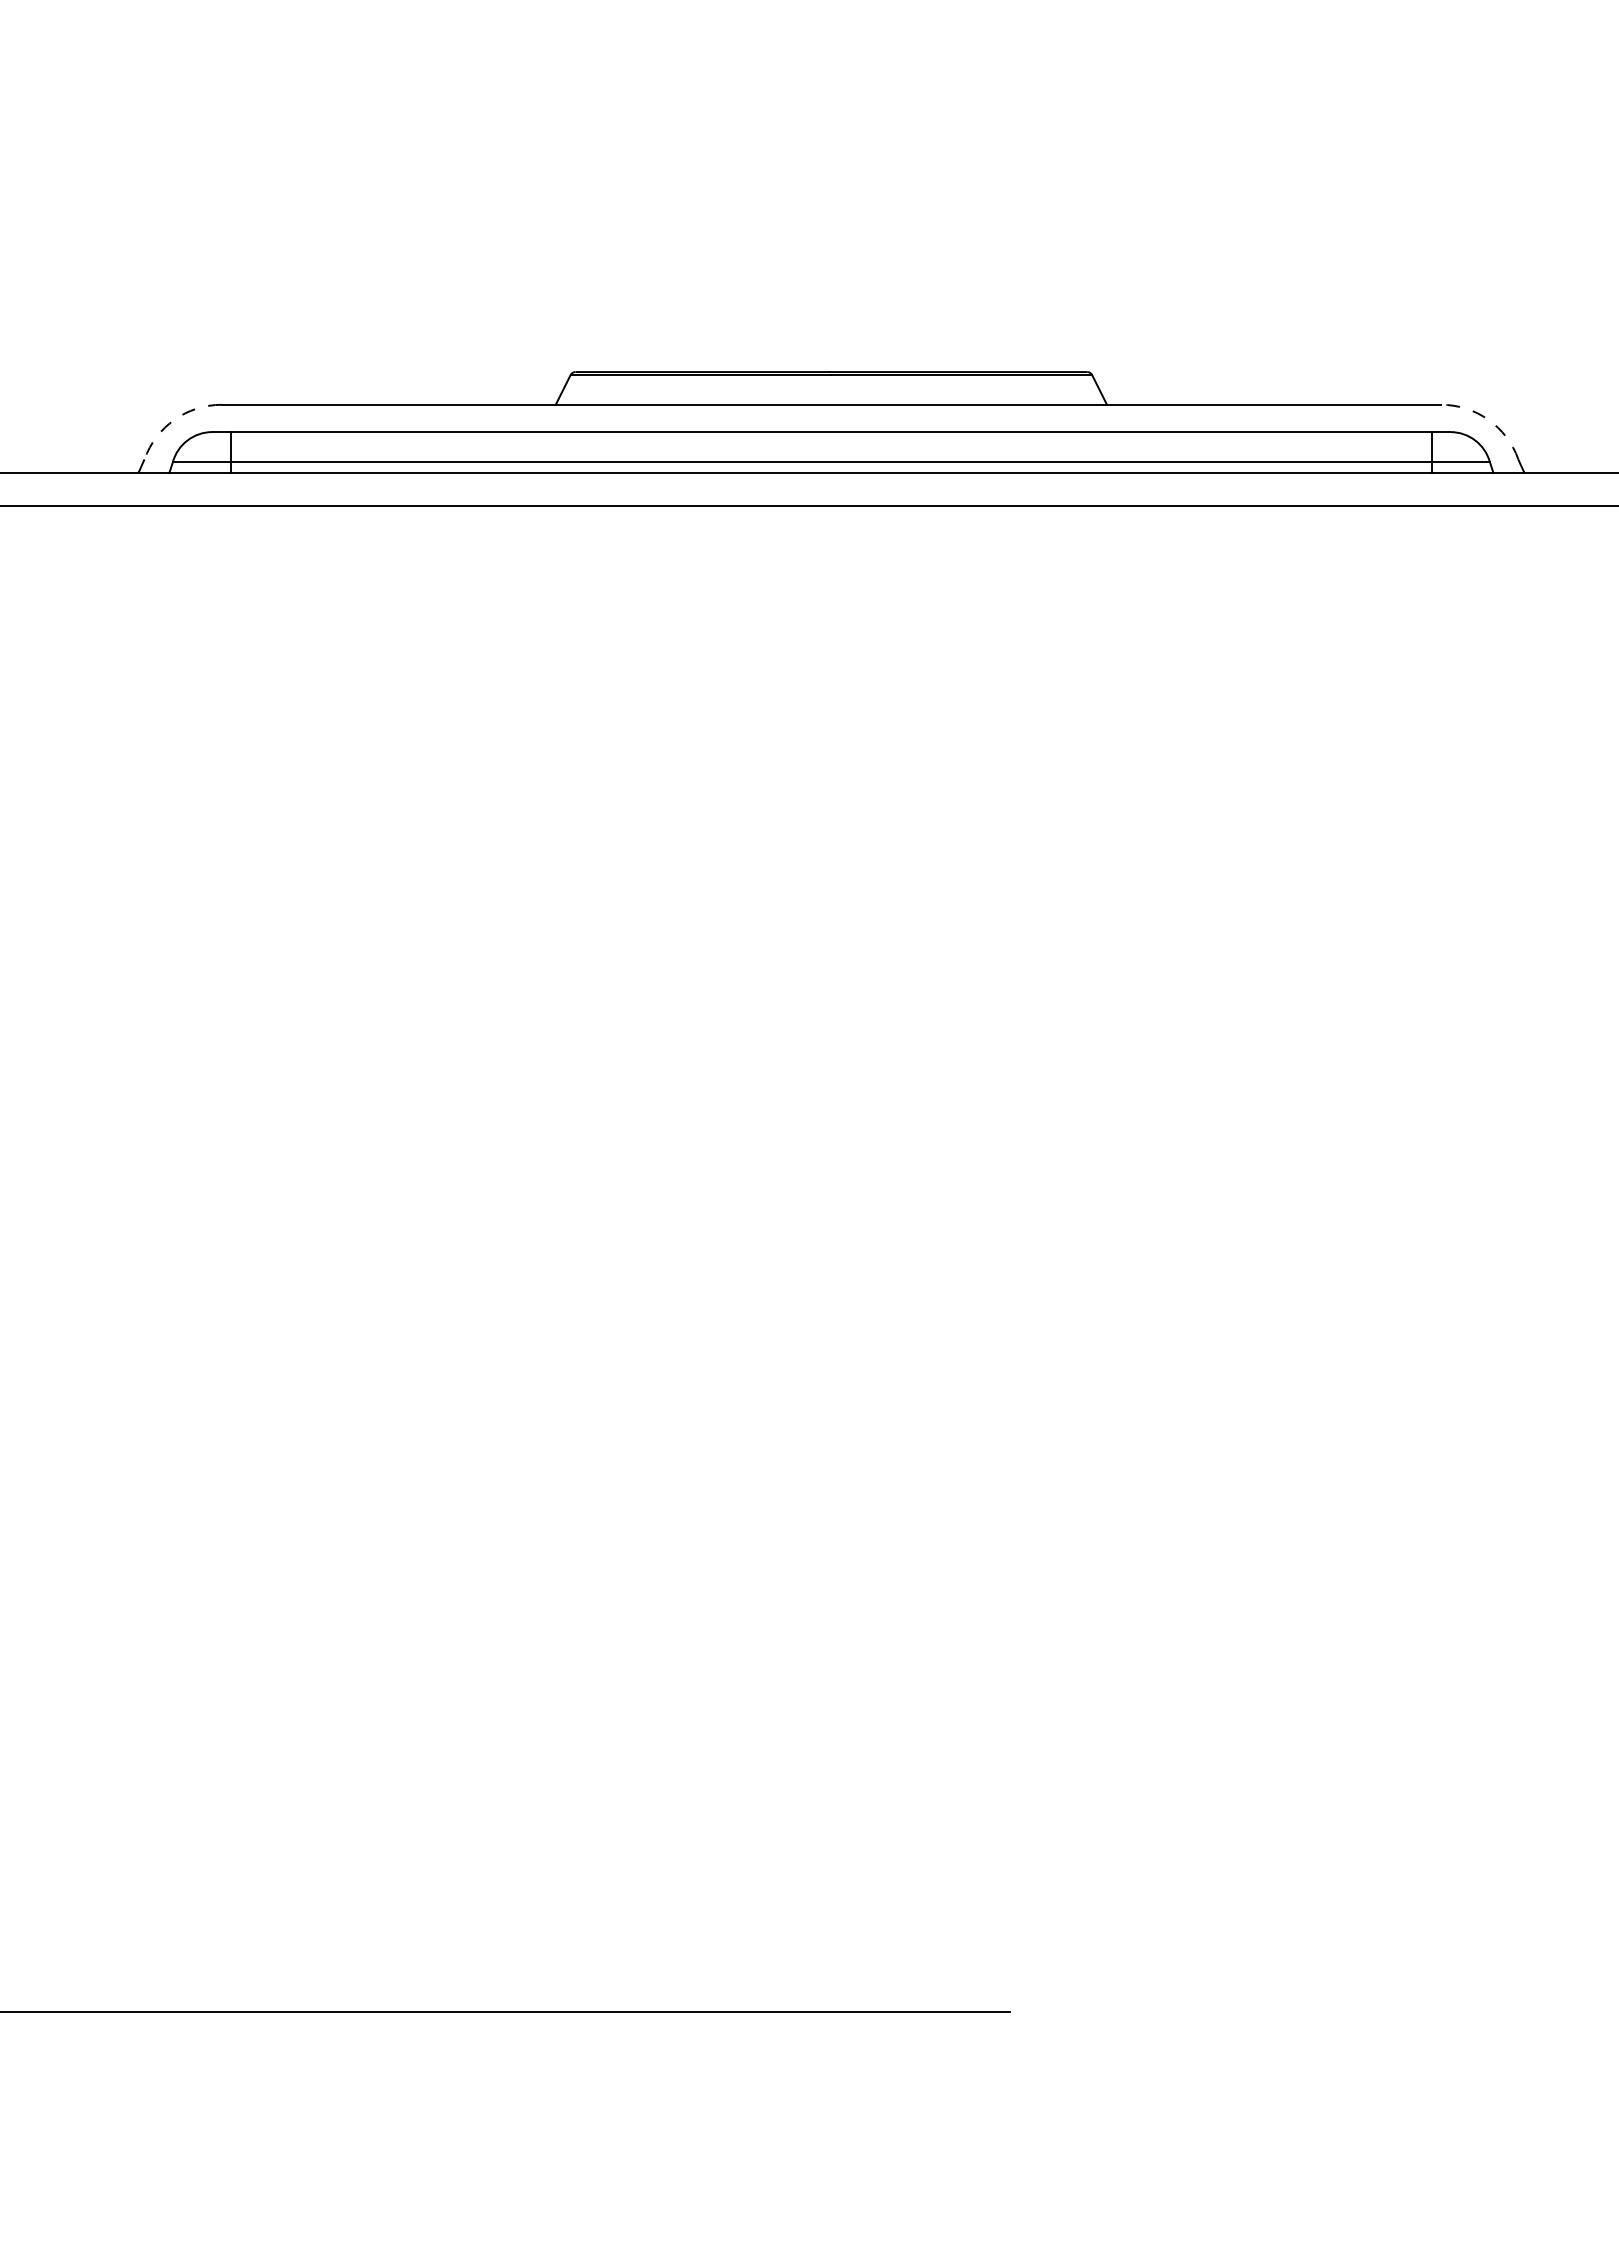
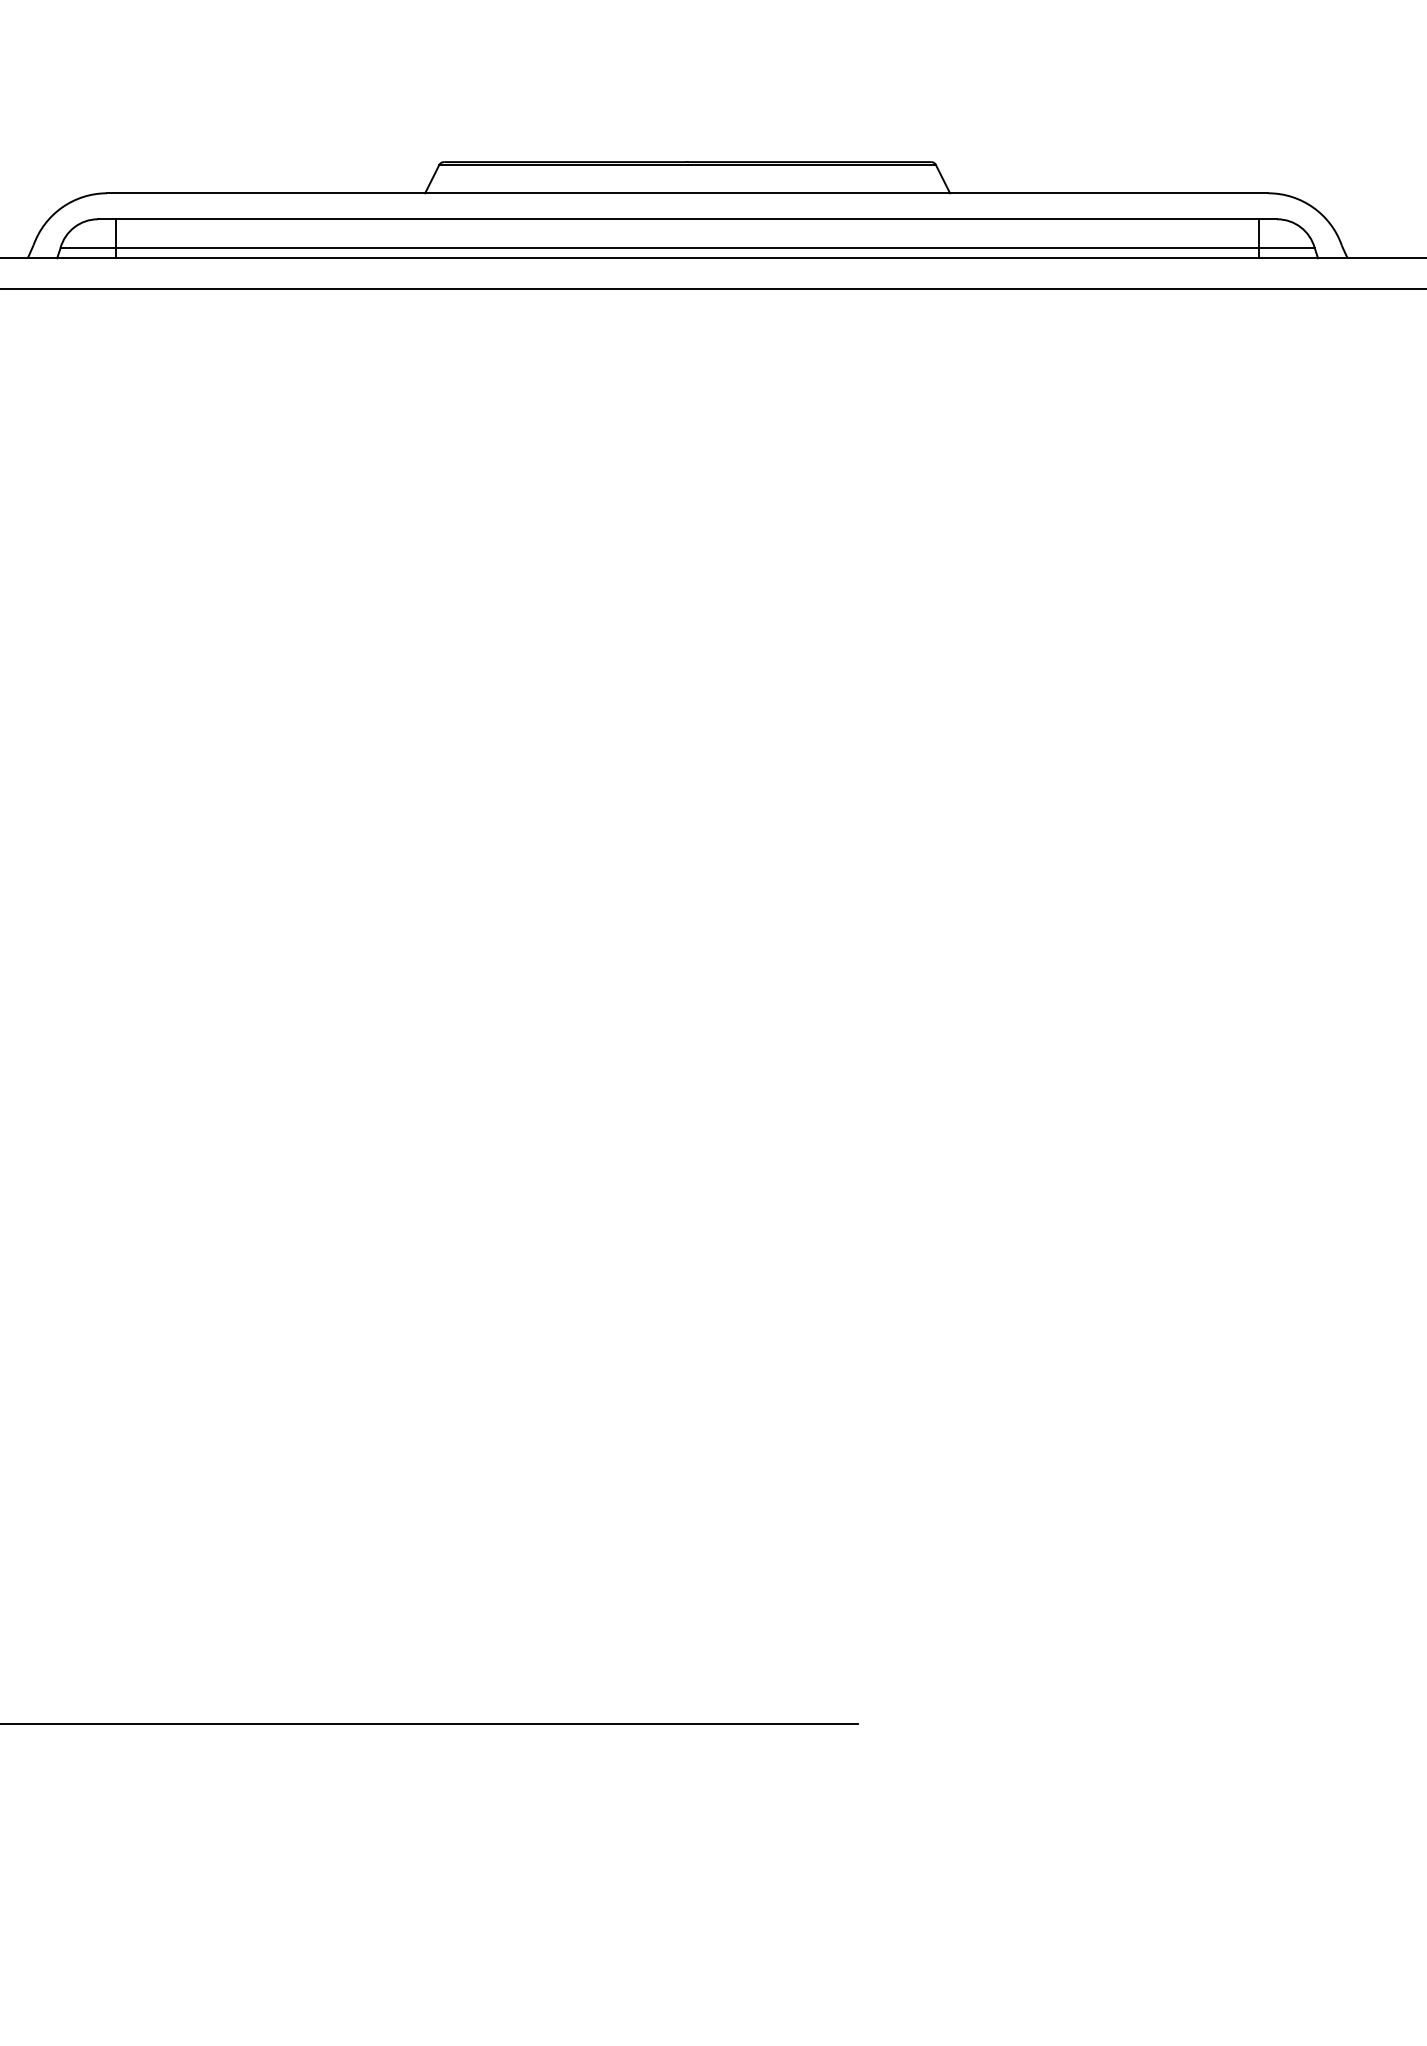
arc: (174, 419) -> (62, 207), dashed -> solid
arc: (1488, 419) -> (1313, 207), dashed -> solid

